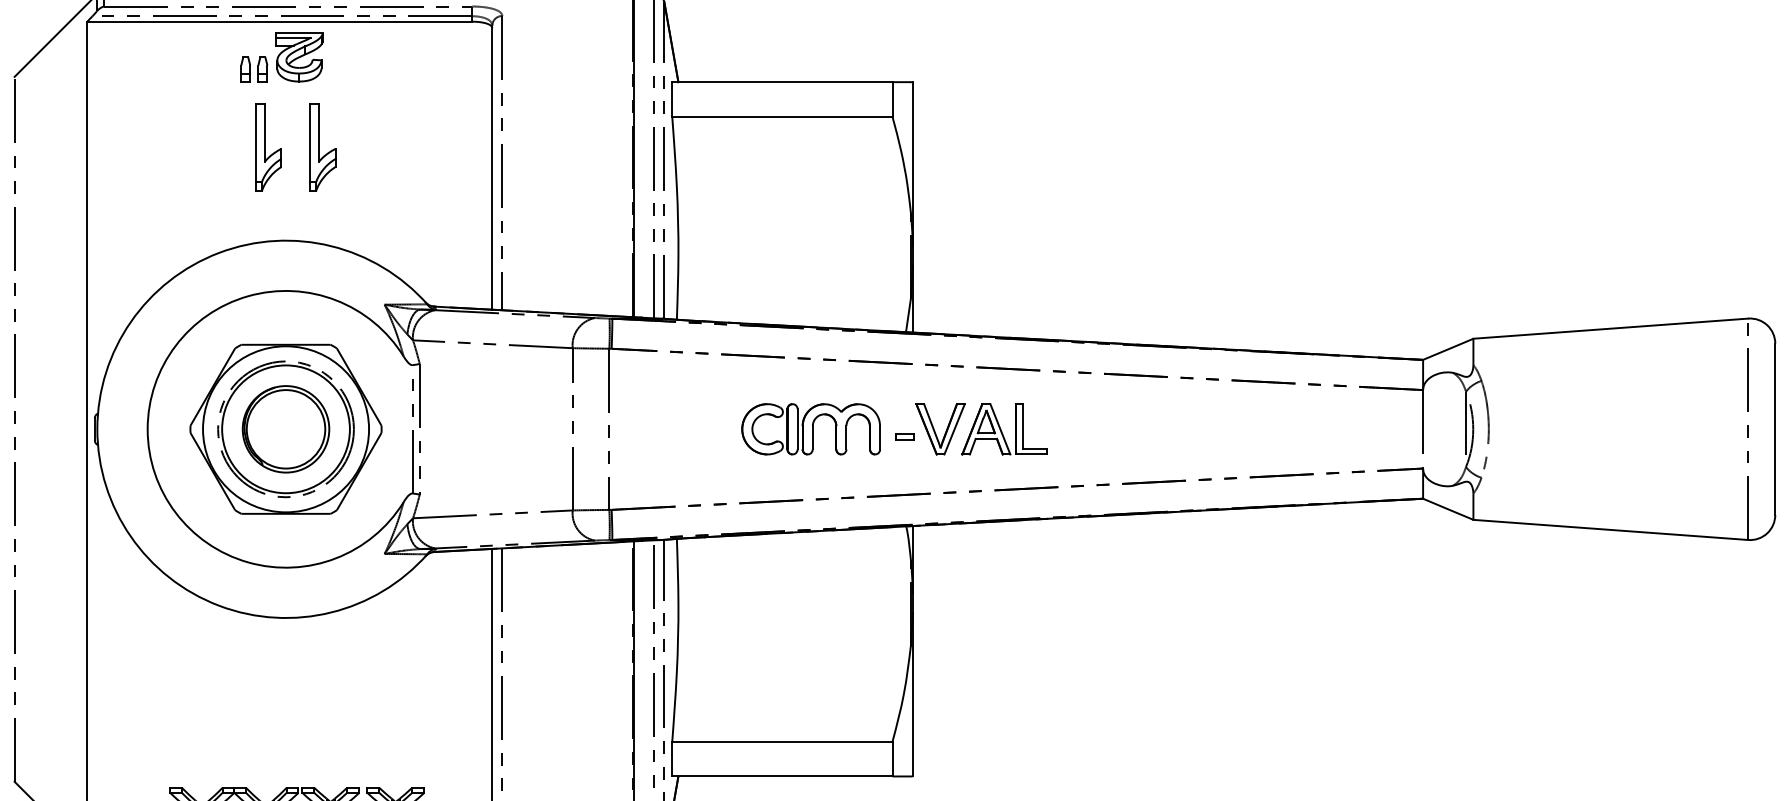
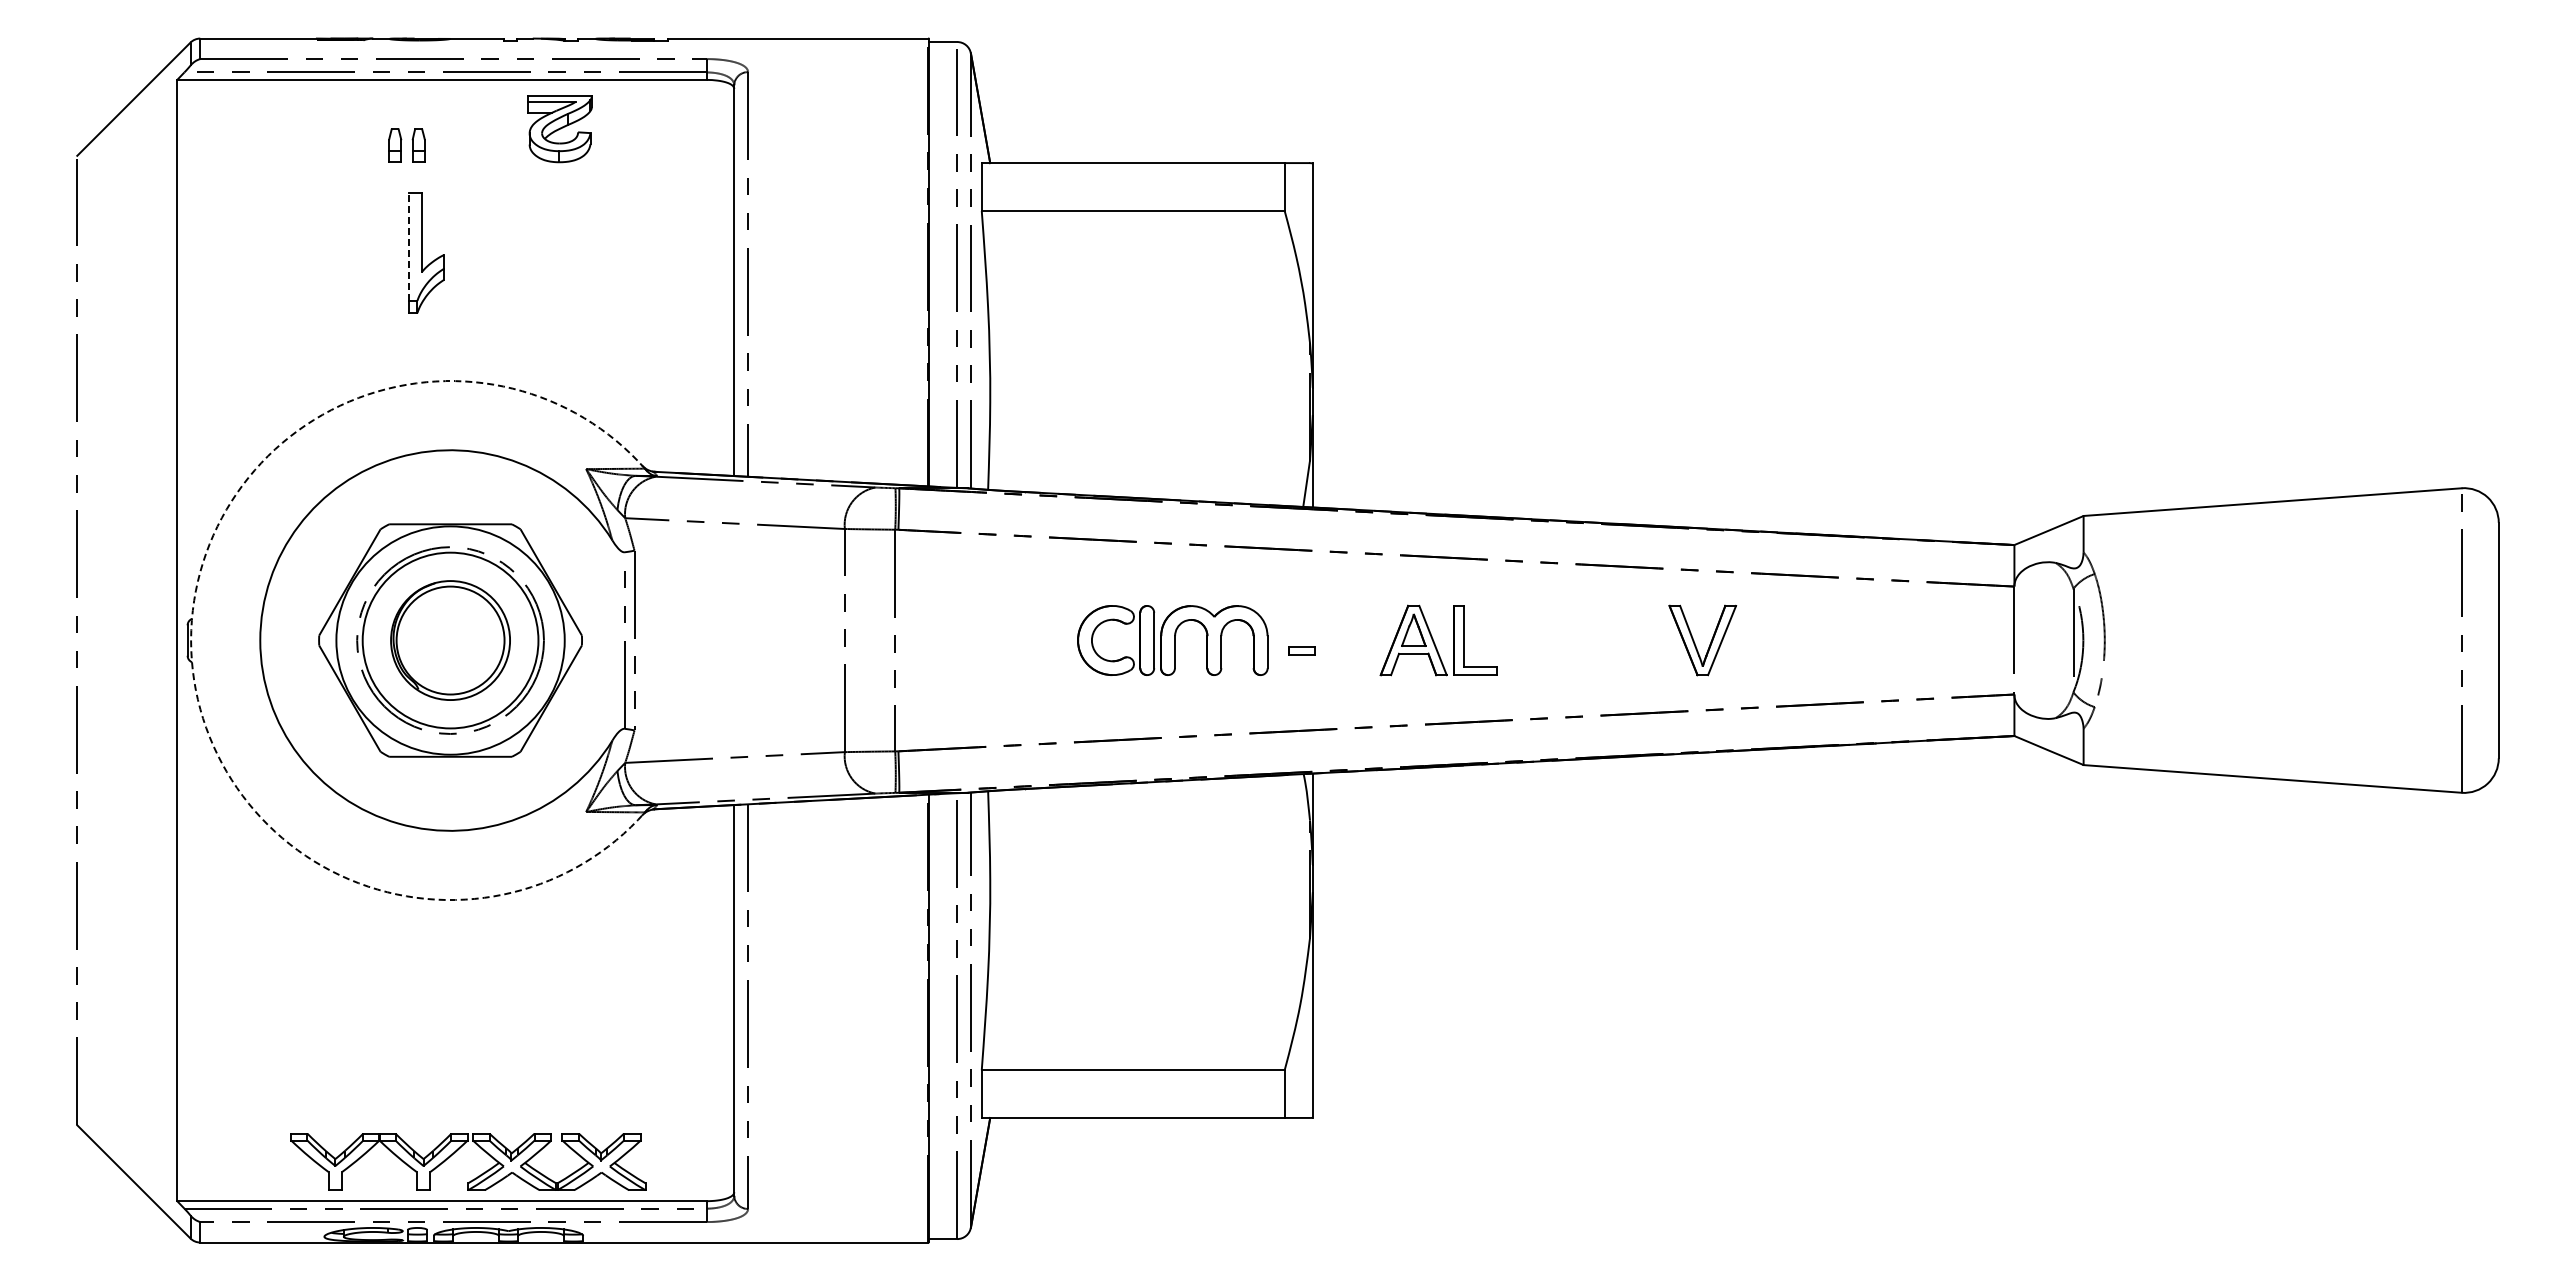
part: (299, 57) -> (559, 129), moved
line: (256, 143) -> (409, 247), solid -> dashed
part: (323, 147) -> (501, 252), removed
arc: (97, 429) -> (191, 640), solid -> dashed
part: (935, 431) -> (1695, 643), moved

